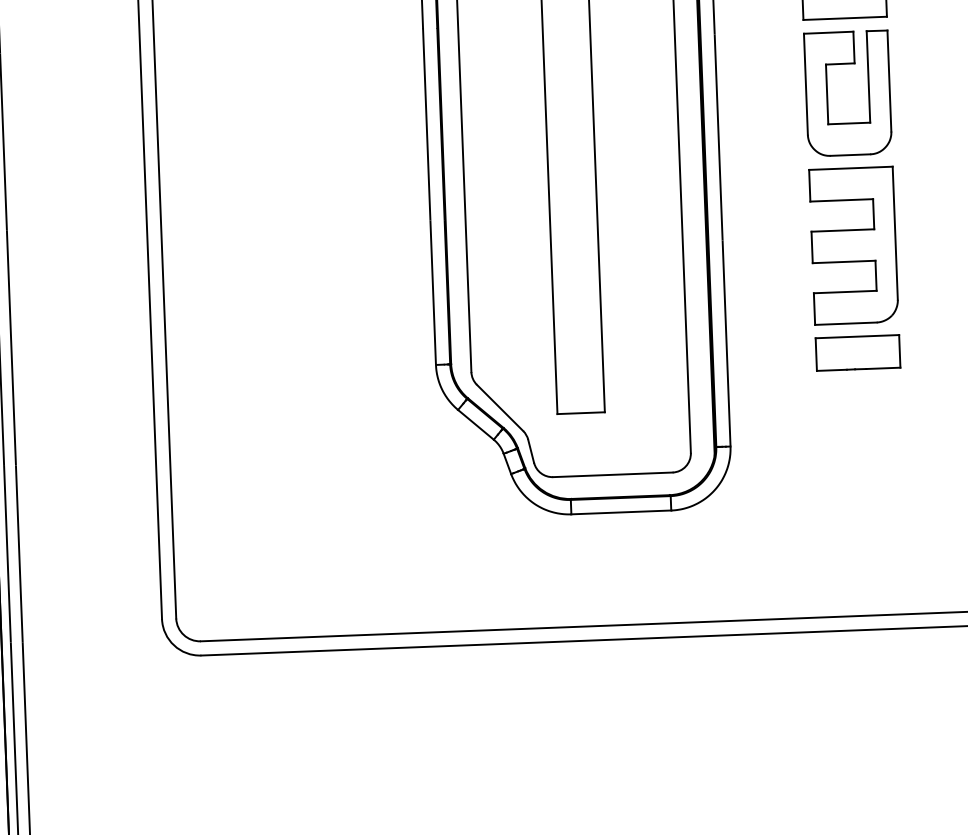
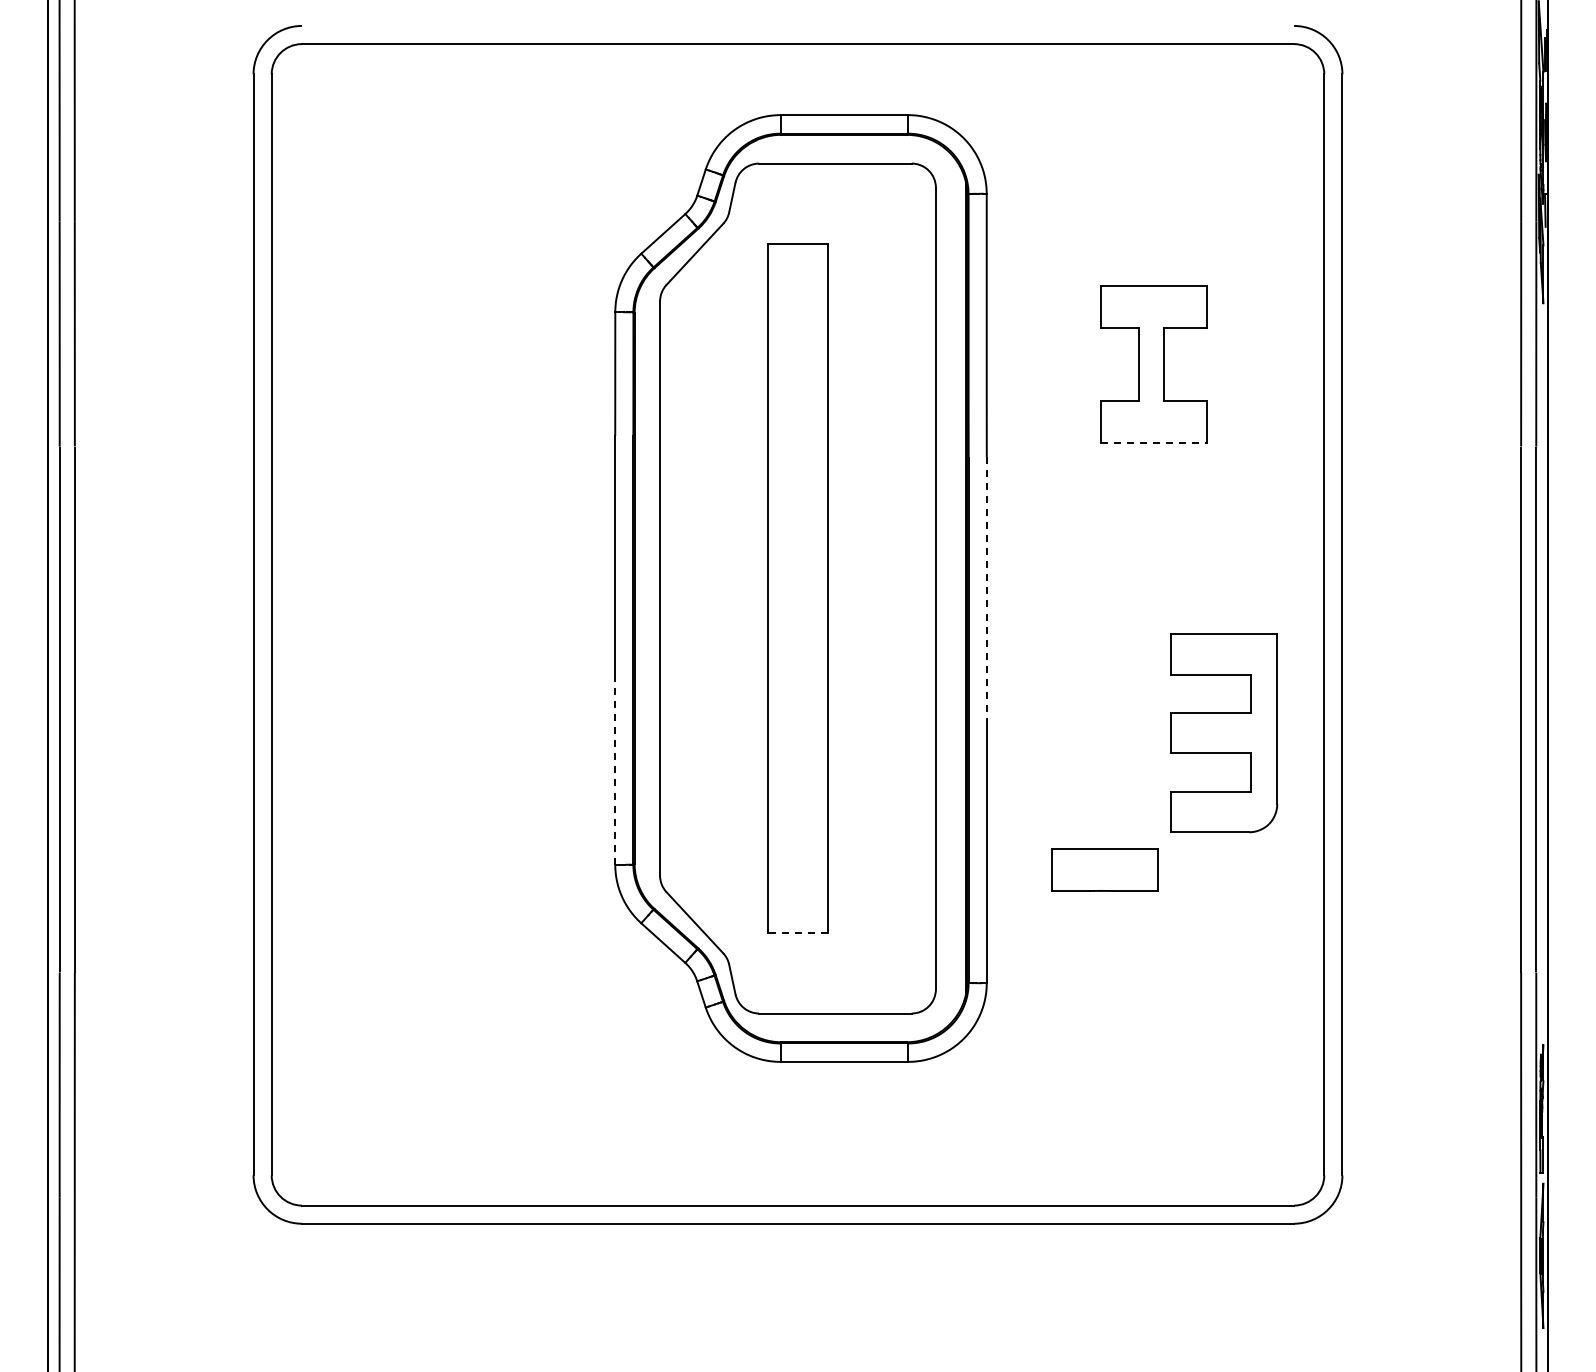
line: (845, 17) -> (1154, 442), solid -> dashed
part: (827, 94) -> (1127, 538), removed
line: (718, 137) -> (986, 588), solid -> dashed
part: (854, 245) -> (1224, 733), moved
line: (433, 292) -> (615, 772), solid -> dashed
part: (857, 352) -> (1104, 869), moved
line: (580, 413) -> (797, 933), solid -> dashed

